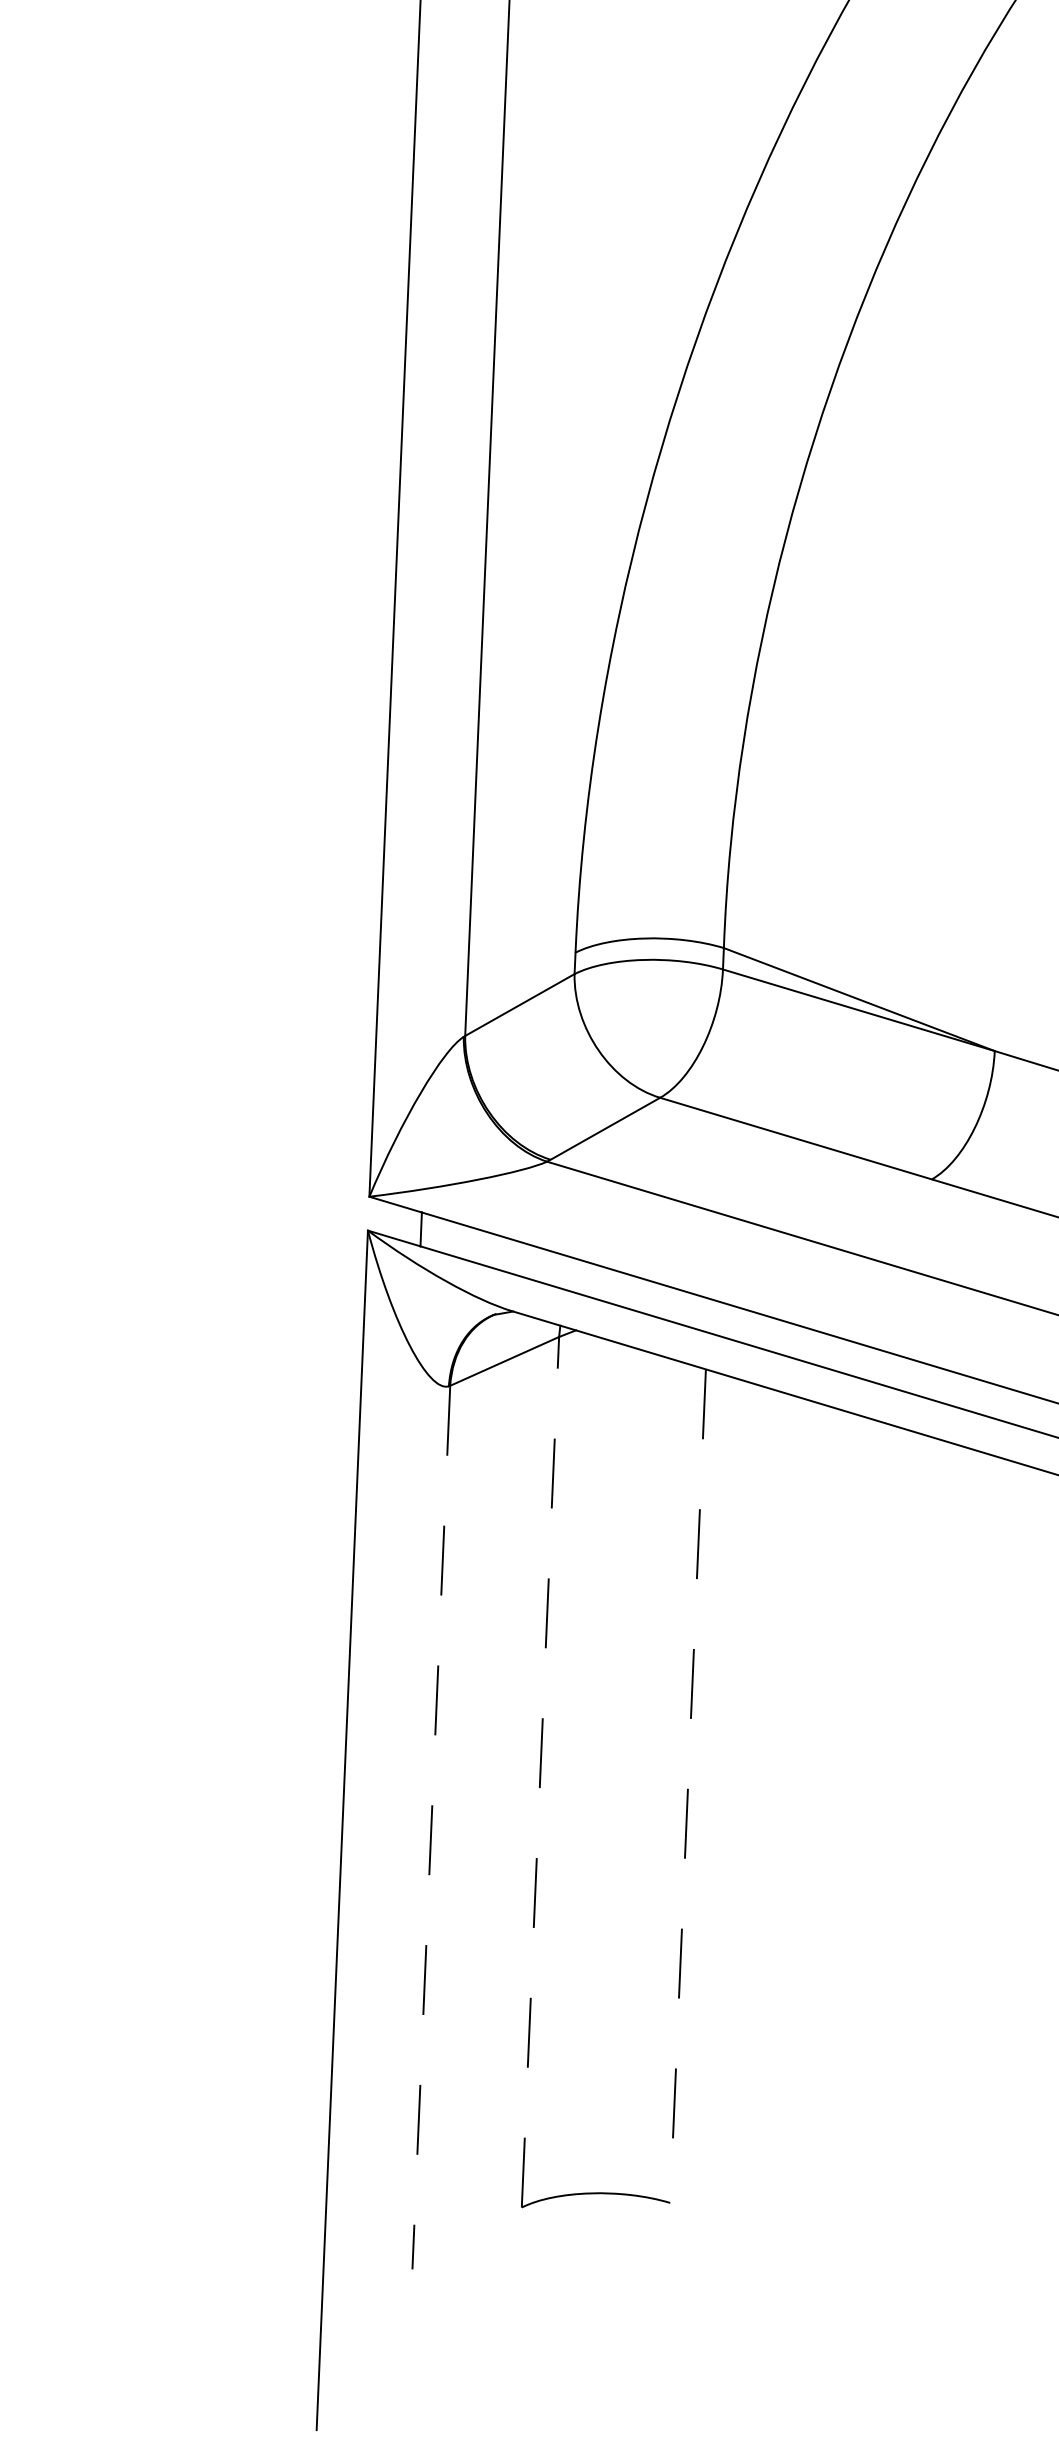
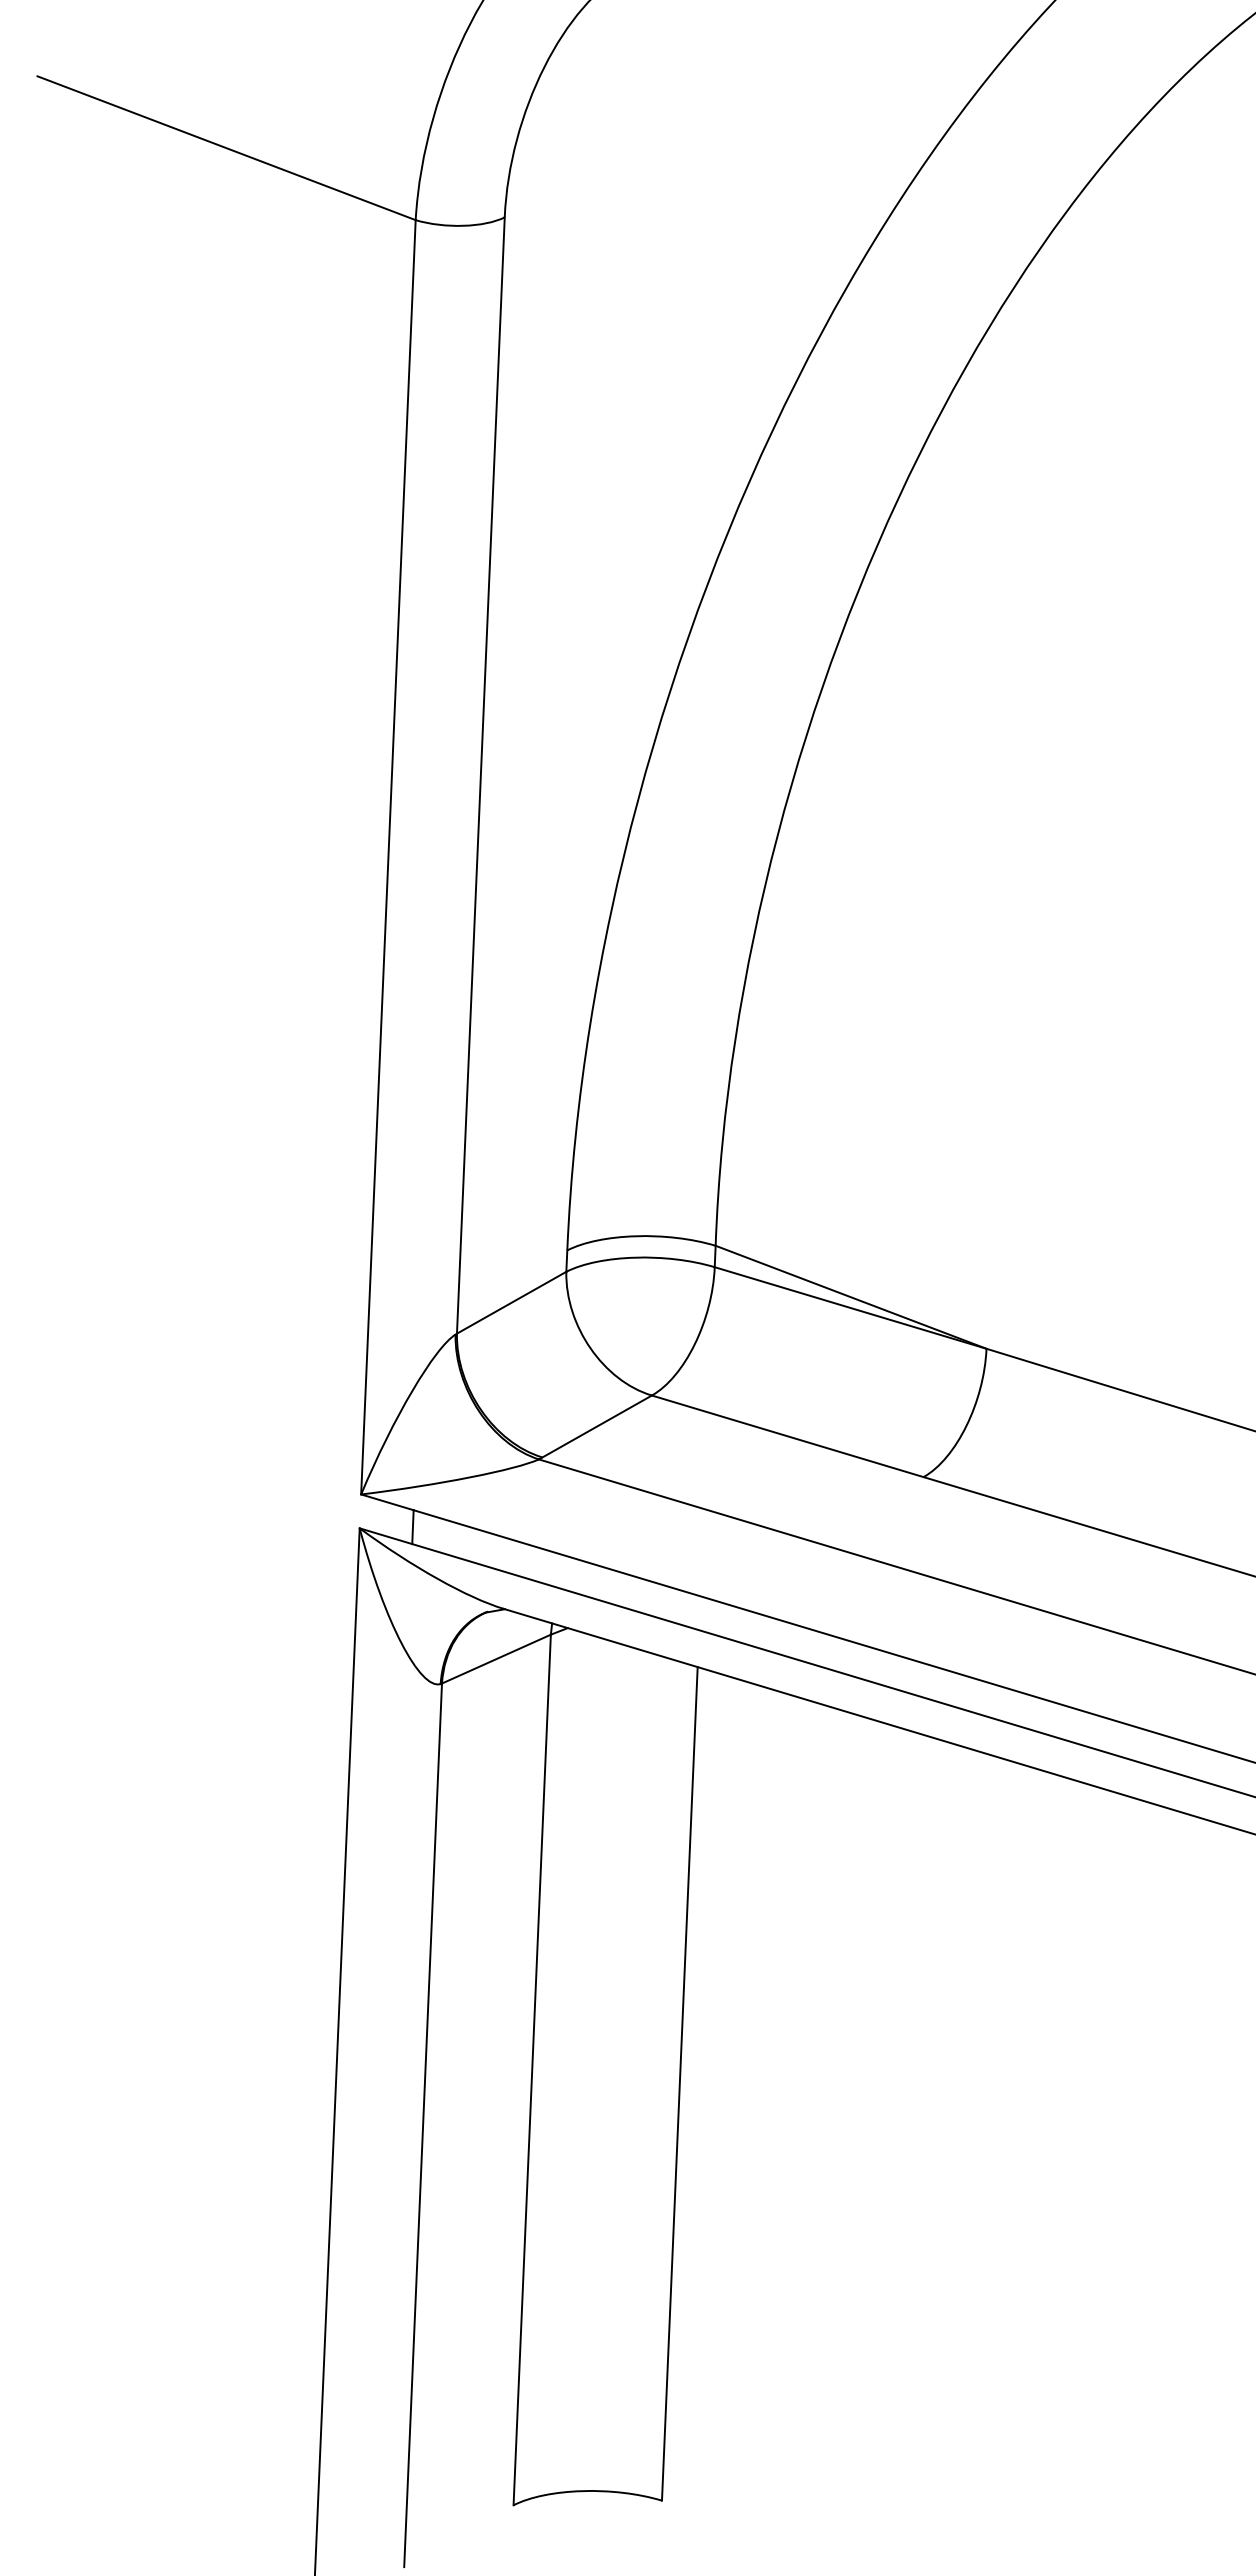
line: (540, 1771) -> (532, 2069), dashed -> solid
line: (687, 1786) -> (679, 2084), dashed -> solid
line: (431, 1827) -> (423, 2125), dashed -> solid

